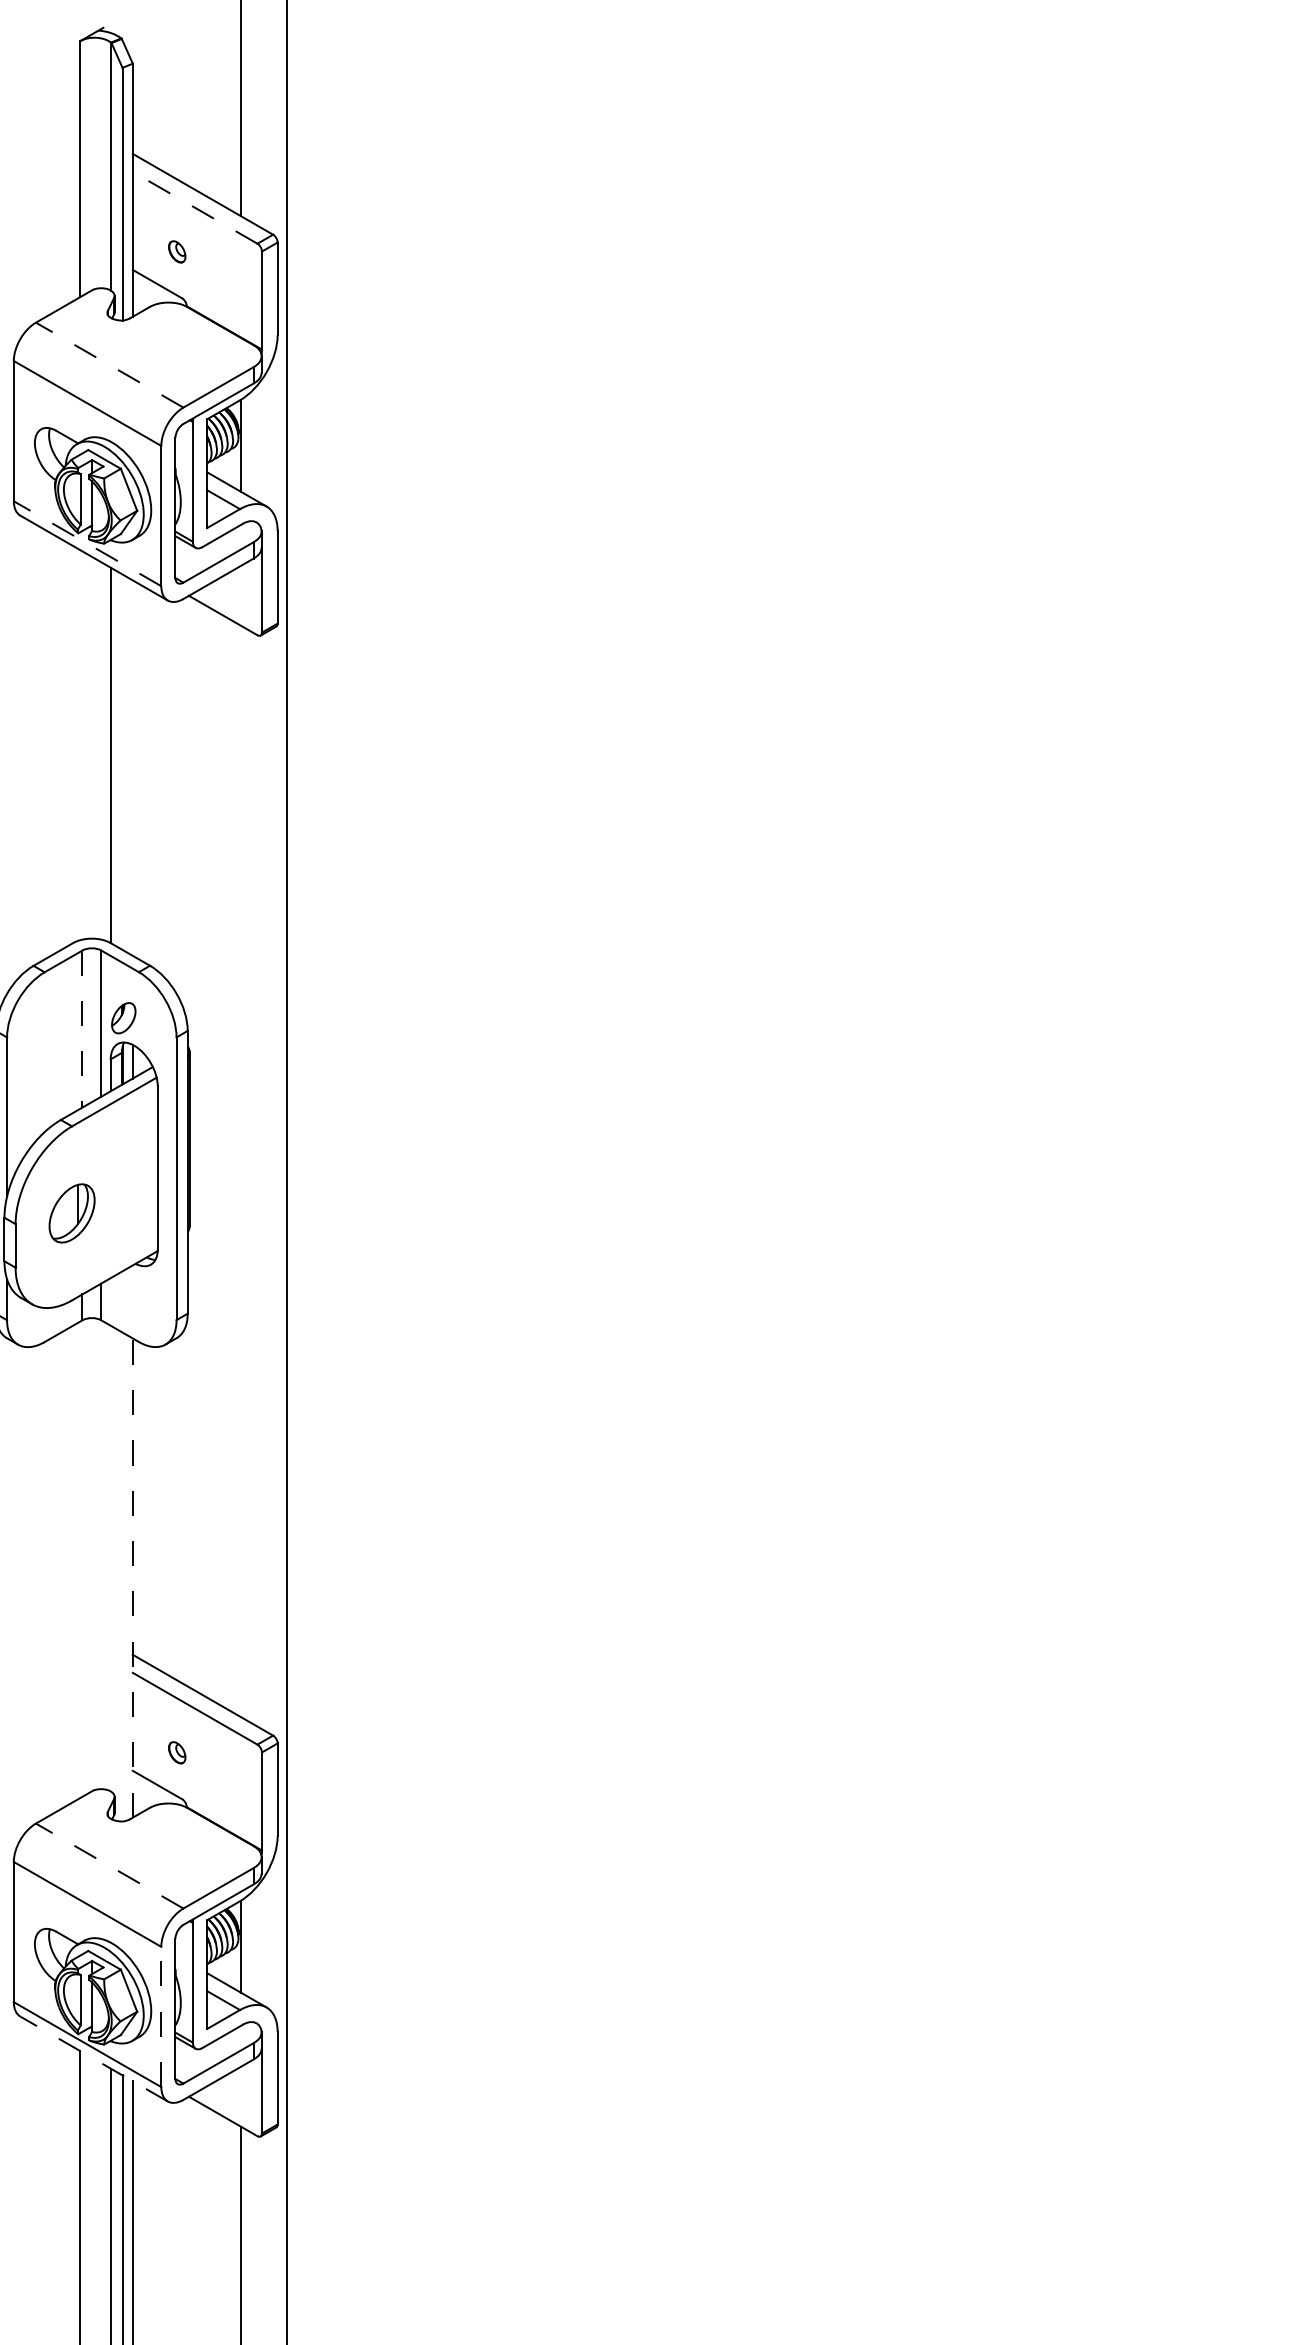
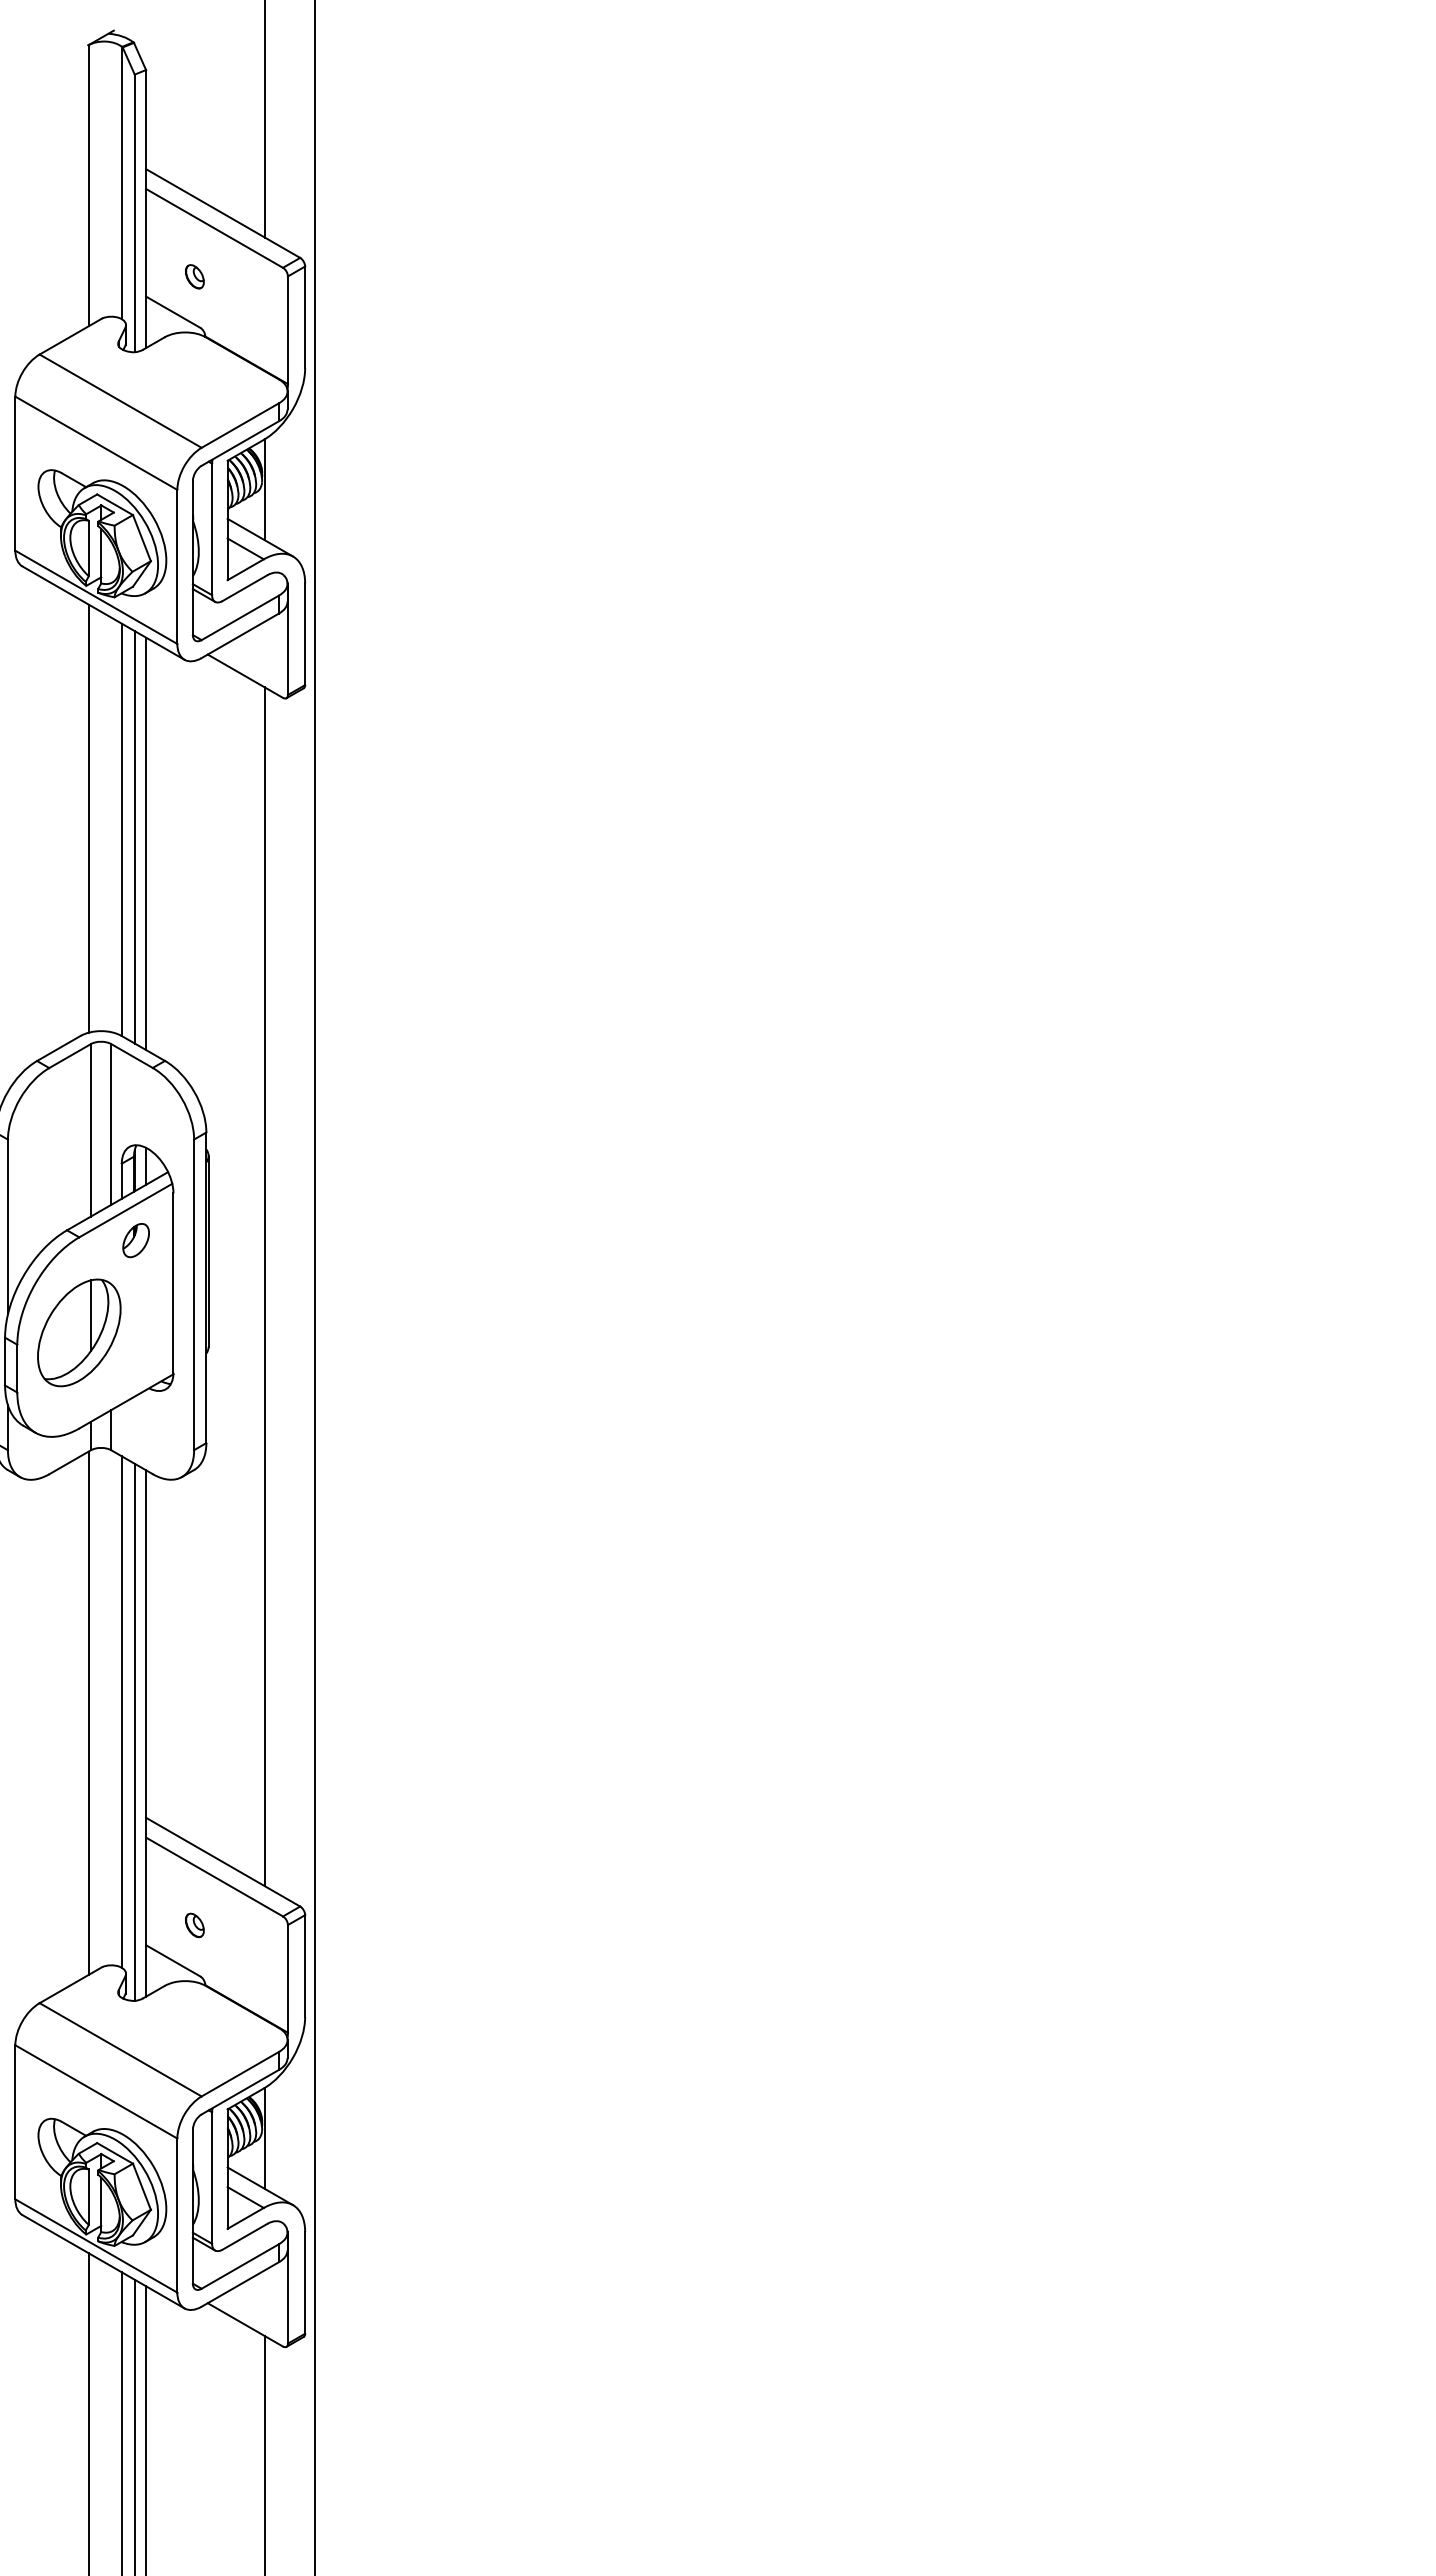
line: (195, 207) -> (214, 228), dashed -> solid
line: (109, 364) -> (120, 400), dashed -> solid
line: (86, 543) -> (95, 597), dashed -> solid
line: (80, 745) -> (88, 818), added
line: (122, 762) -> (134, 837), added
line: (133, 767) -> (146, 843), added
part: (123, 1018) -> (135, 1240), moved
line: (82, 1029) -> (90, 1130), dashed -> solid
line: (240, 1171) -> (264, 1286), added
part: (72, 1213) -> (79, 1332), size x1.67
line: (111, 1558) -> (122, 1711), added
line: (80, 1559) -> (88, 1713), added
line: (122, 1576) -> (134, 1731), added
line: (133, 1578) -> (146, 1733), dashed -> solid
line: (109, 1865) -> (120, 2049), dashed -> solid
line: (161, 2016) -> (177, 2215), dashed -> solid
line: (94, 2058) -> (103, 2261), dashed -> solid

